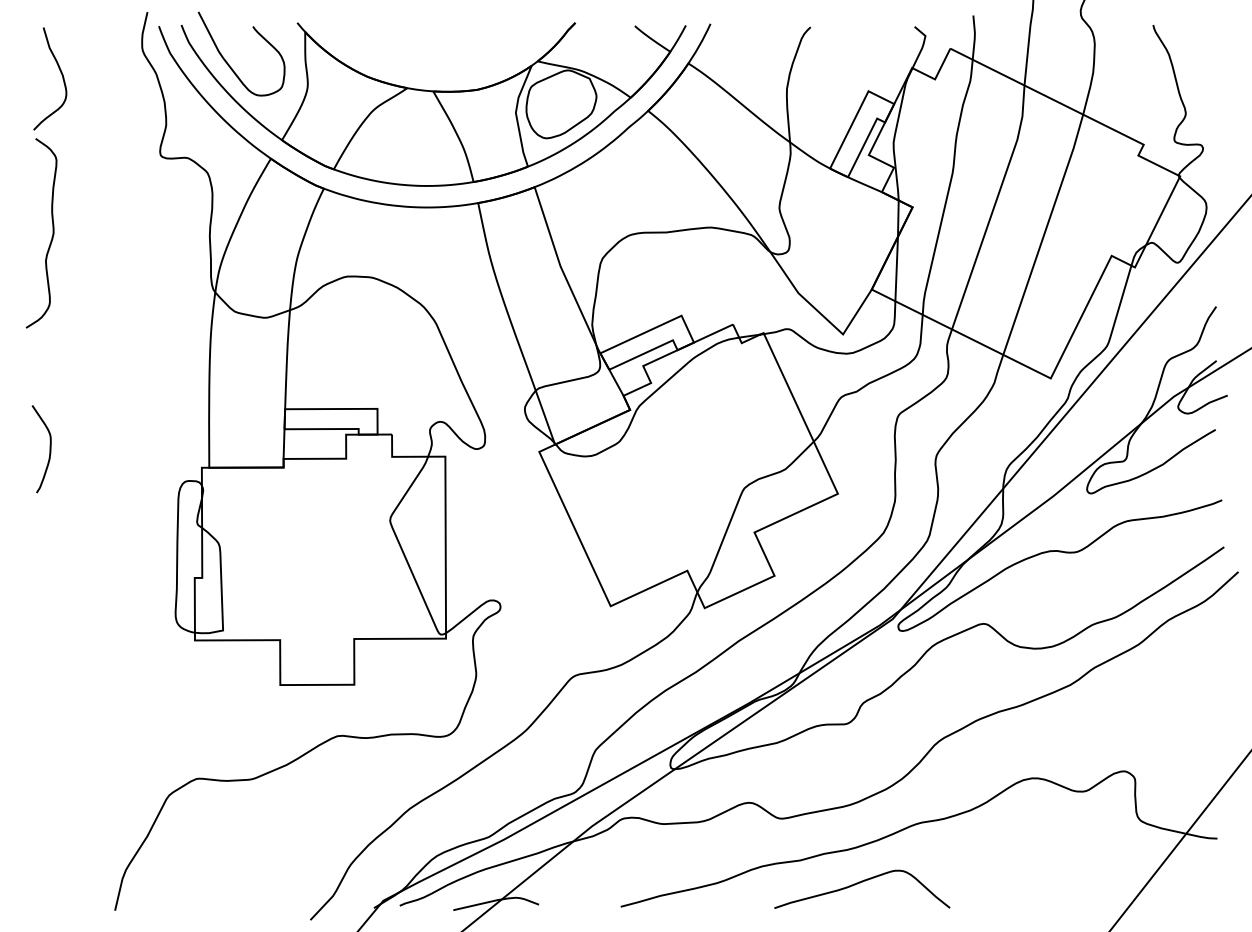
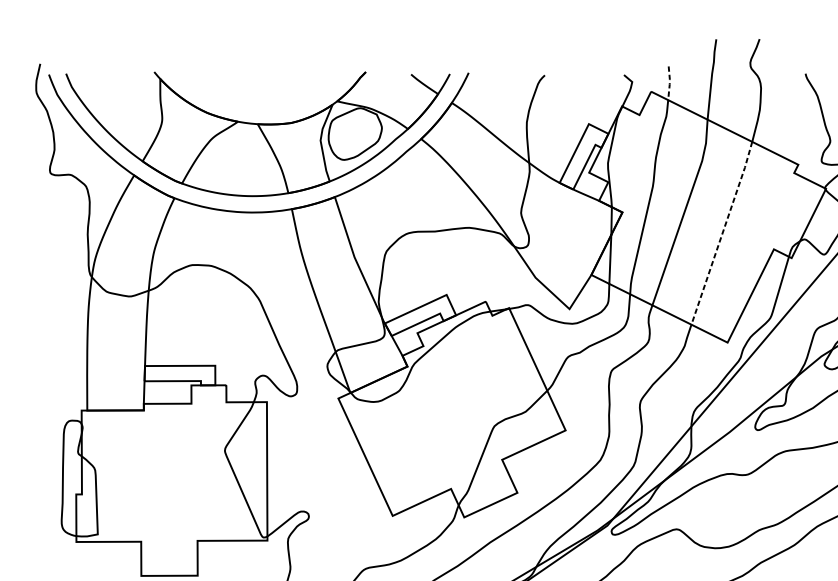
line: (974, 37) -> (669, 83), solid -> dashed
curve: (229, 64) -> (102, 103), removed
line: (1044, 234) -> (722, 233), solid -> dashed

